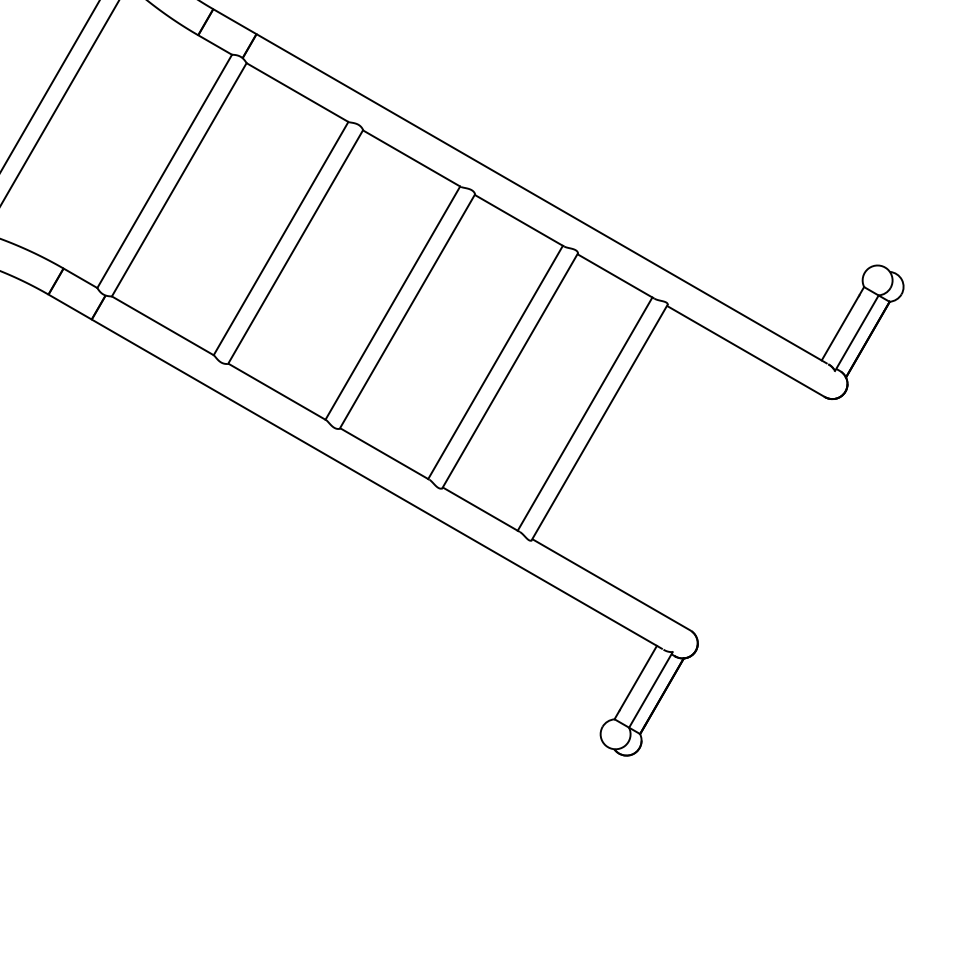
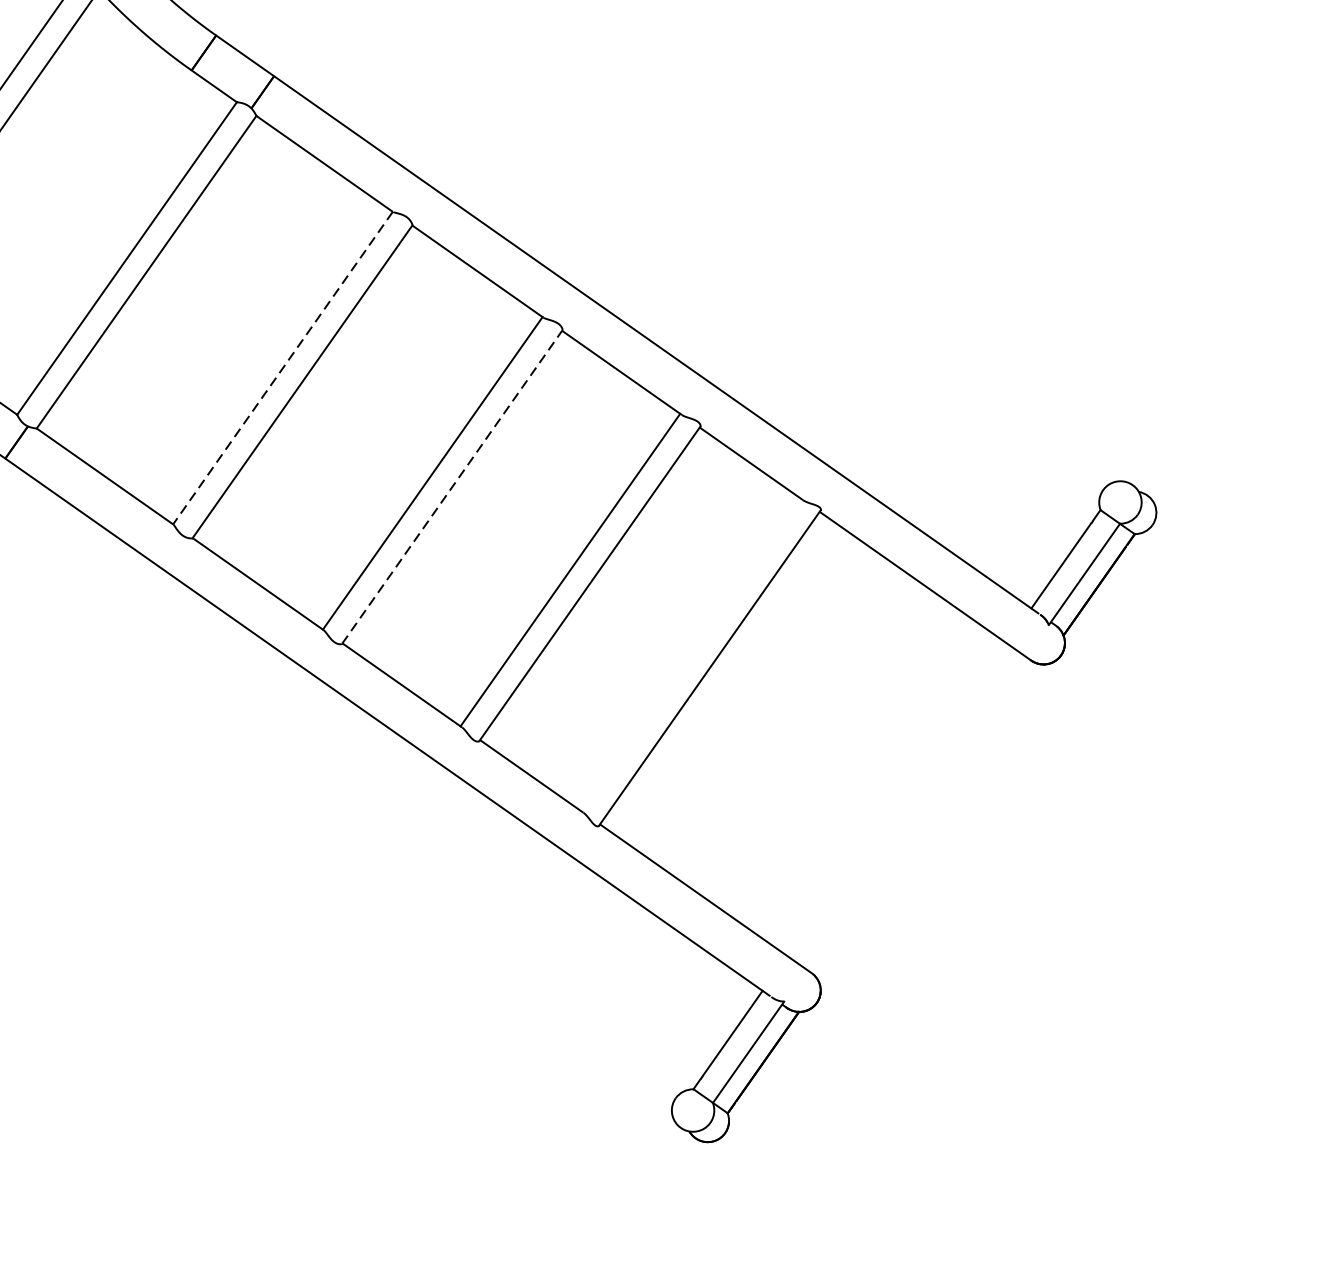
line: (281, 238) -> (283, 368), solid -> dashed
line: (407, 311) -> (452, 487), solid -> dashed
line: (584, 413) -> (689, 653), removed

